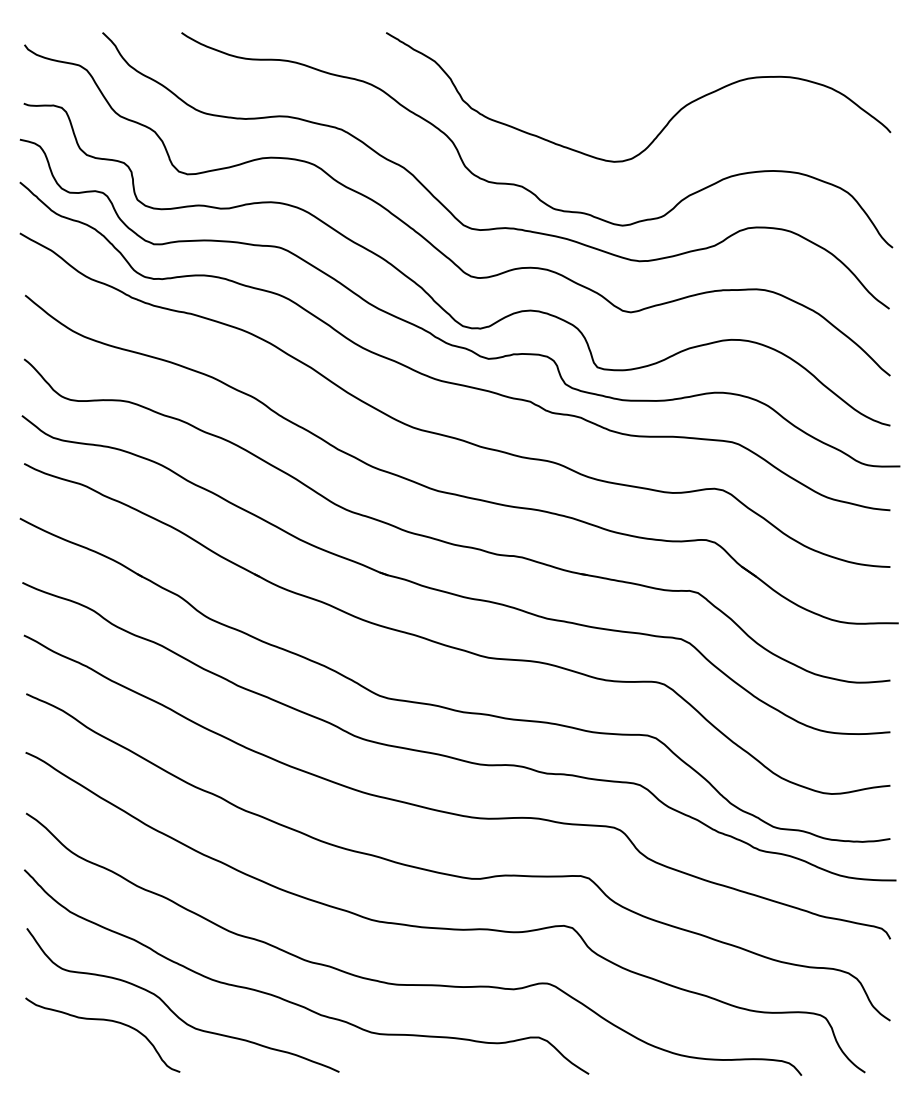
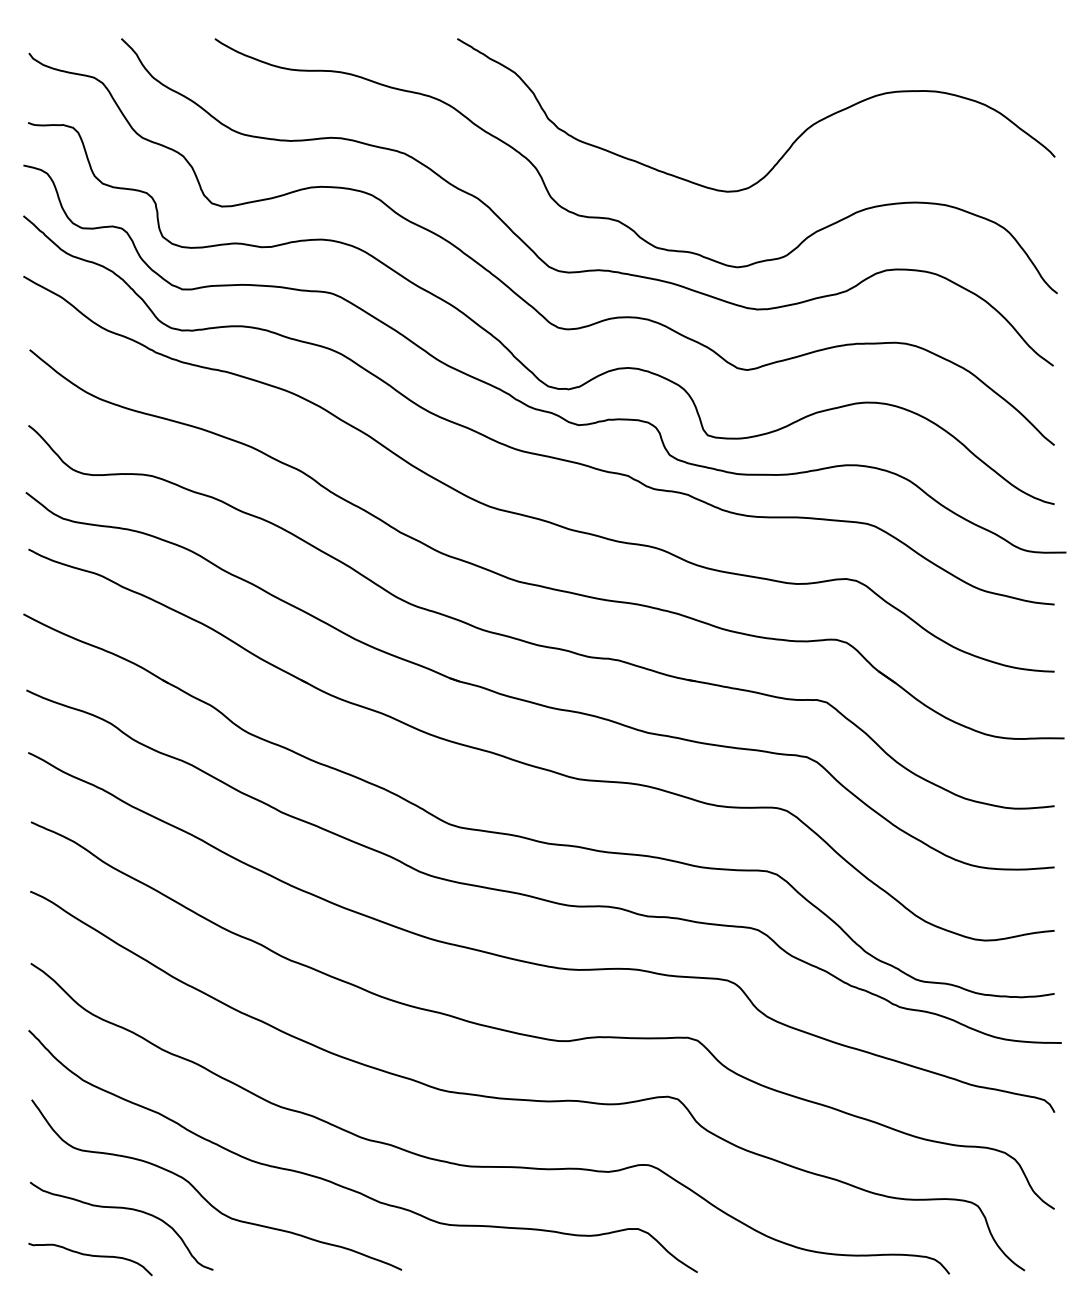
curve: (76, 1060) -> (90, 1256), added

